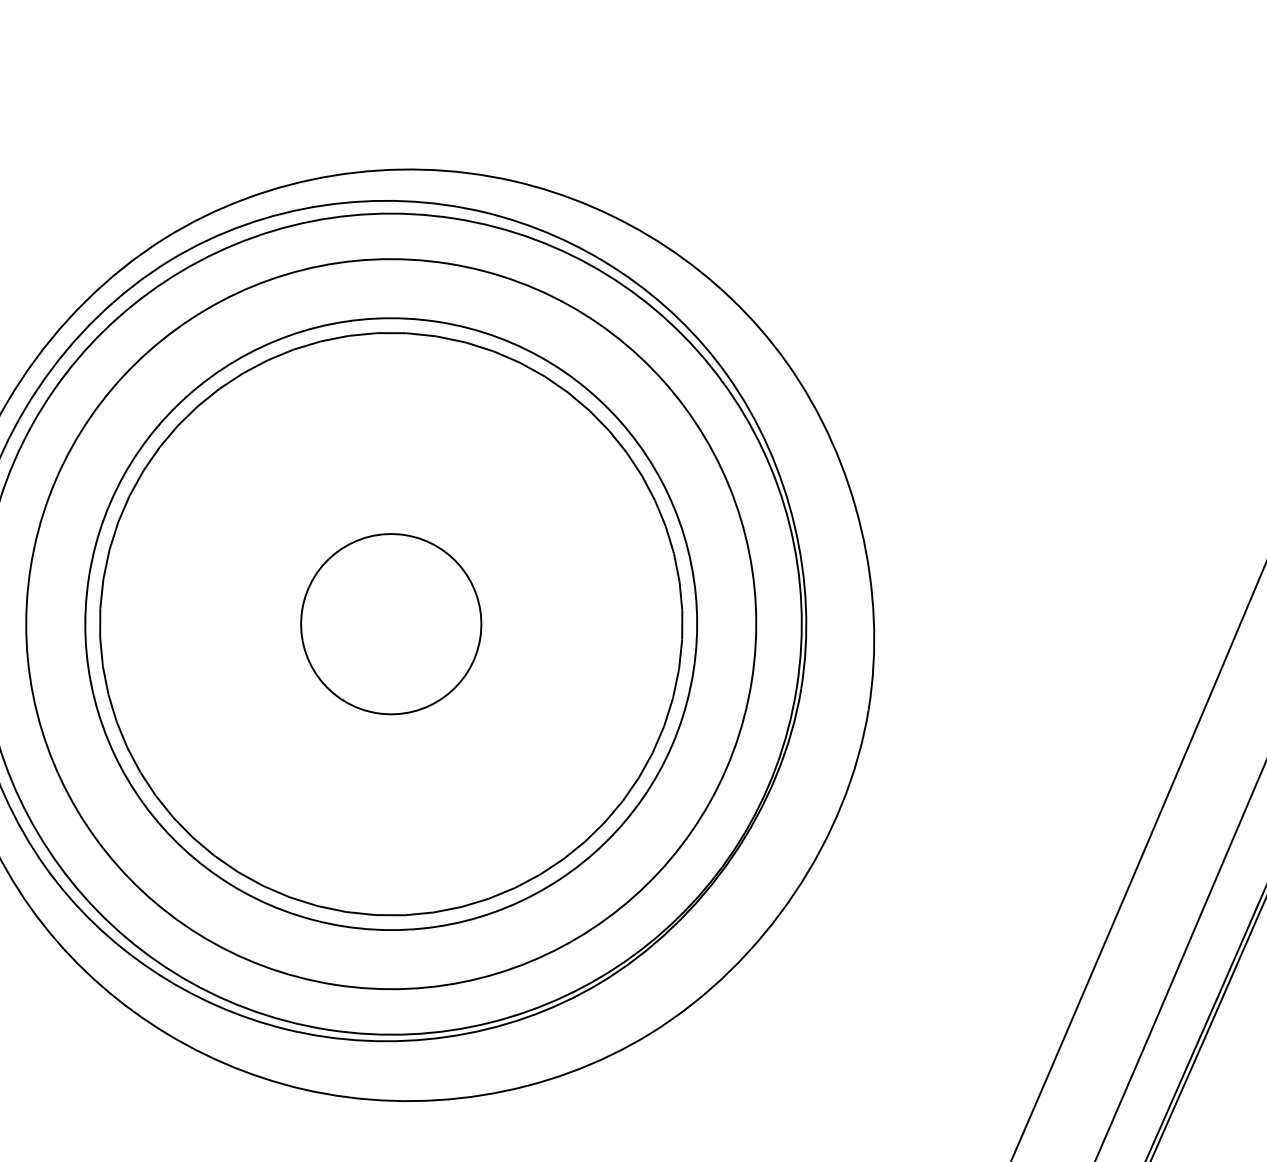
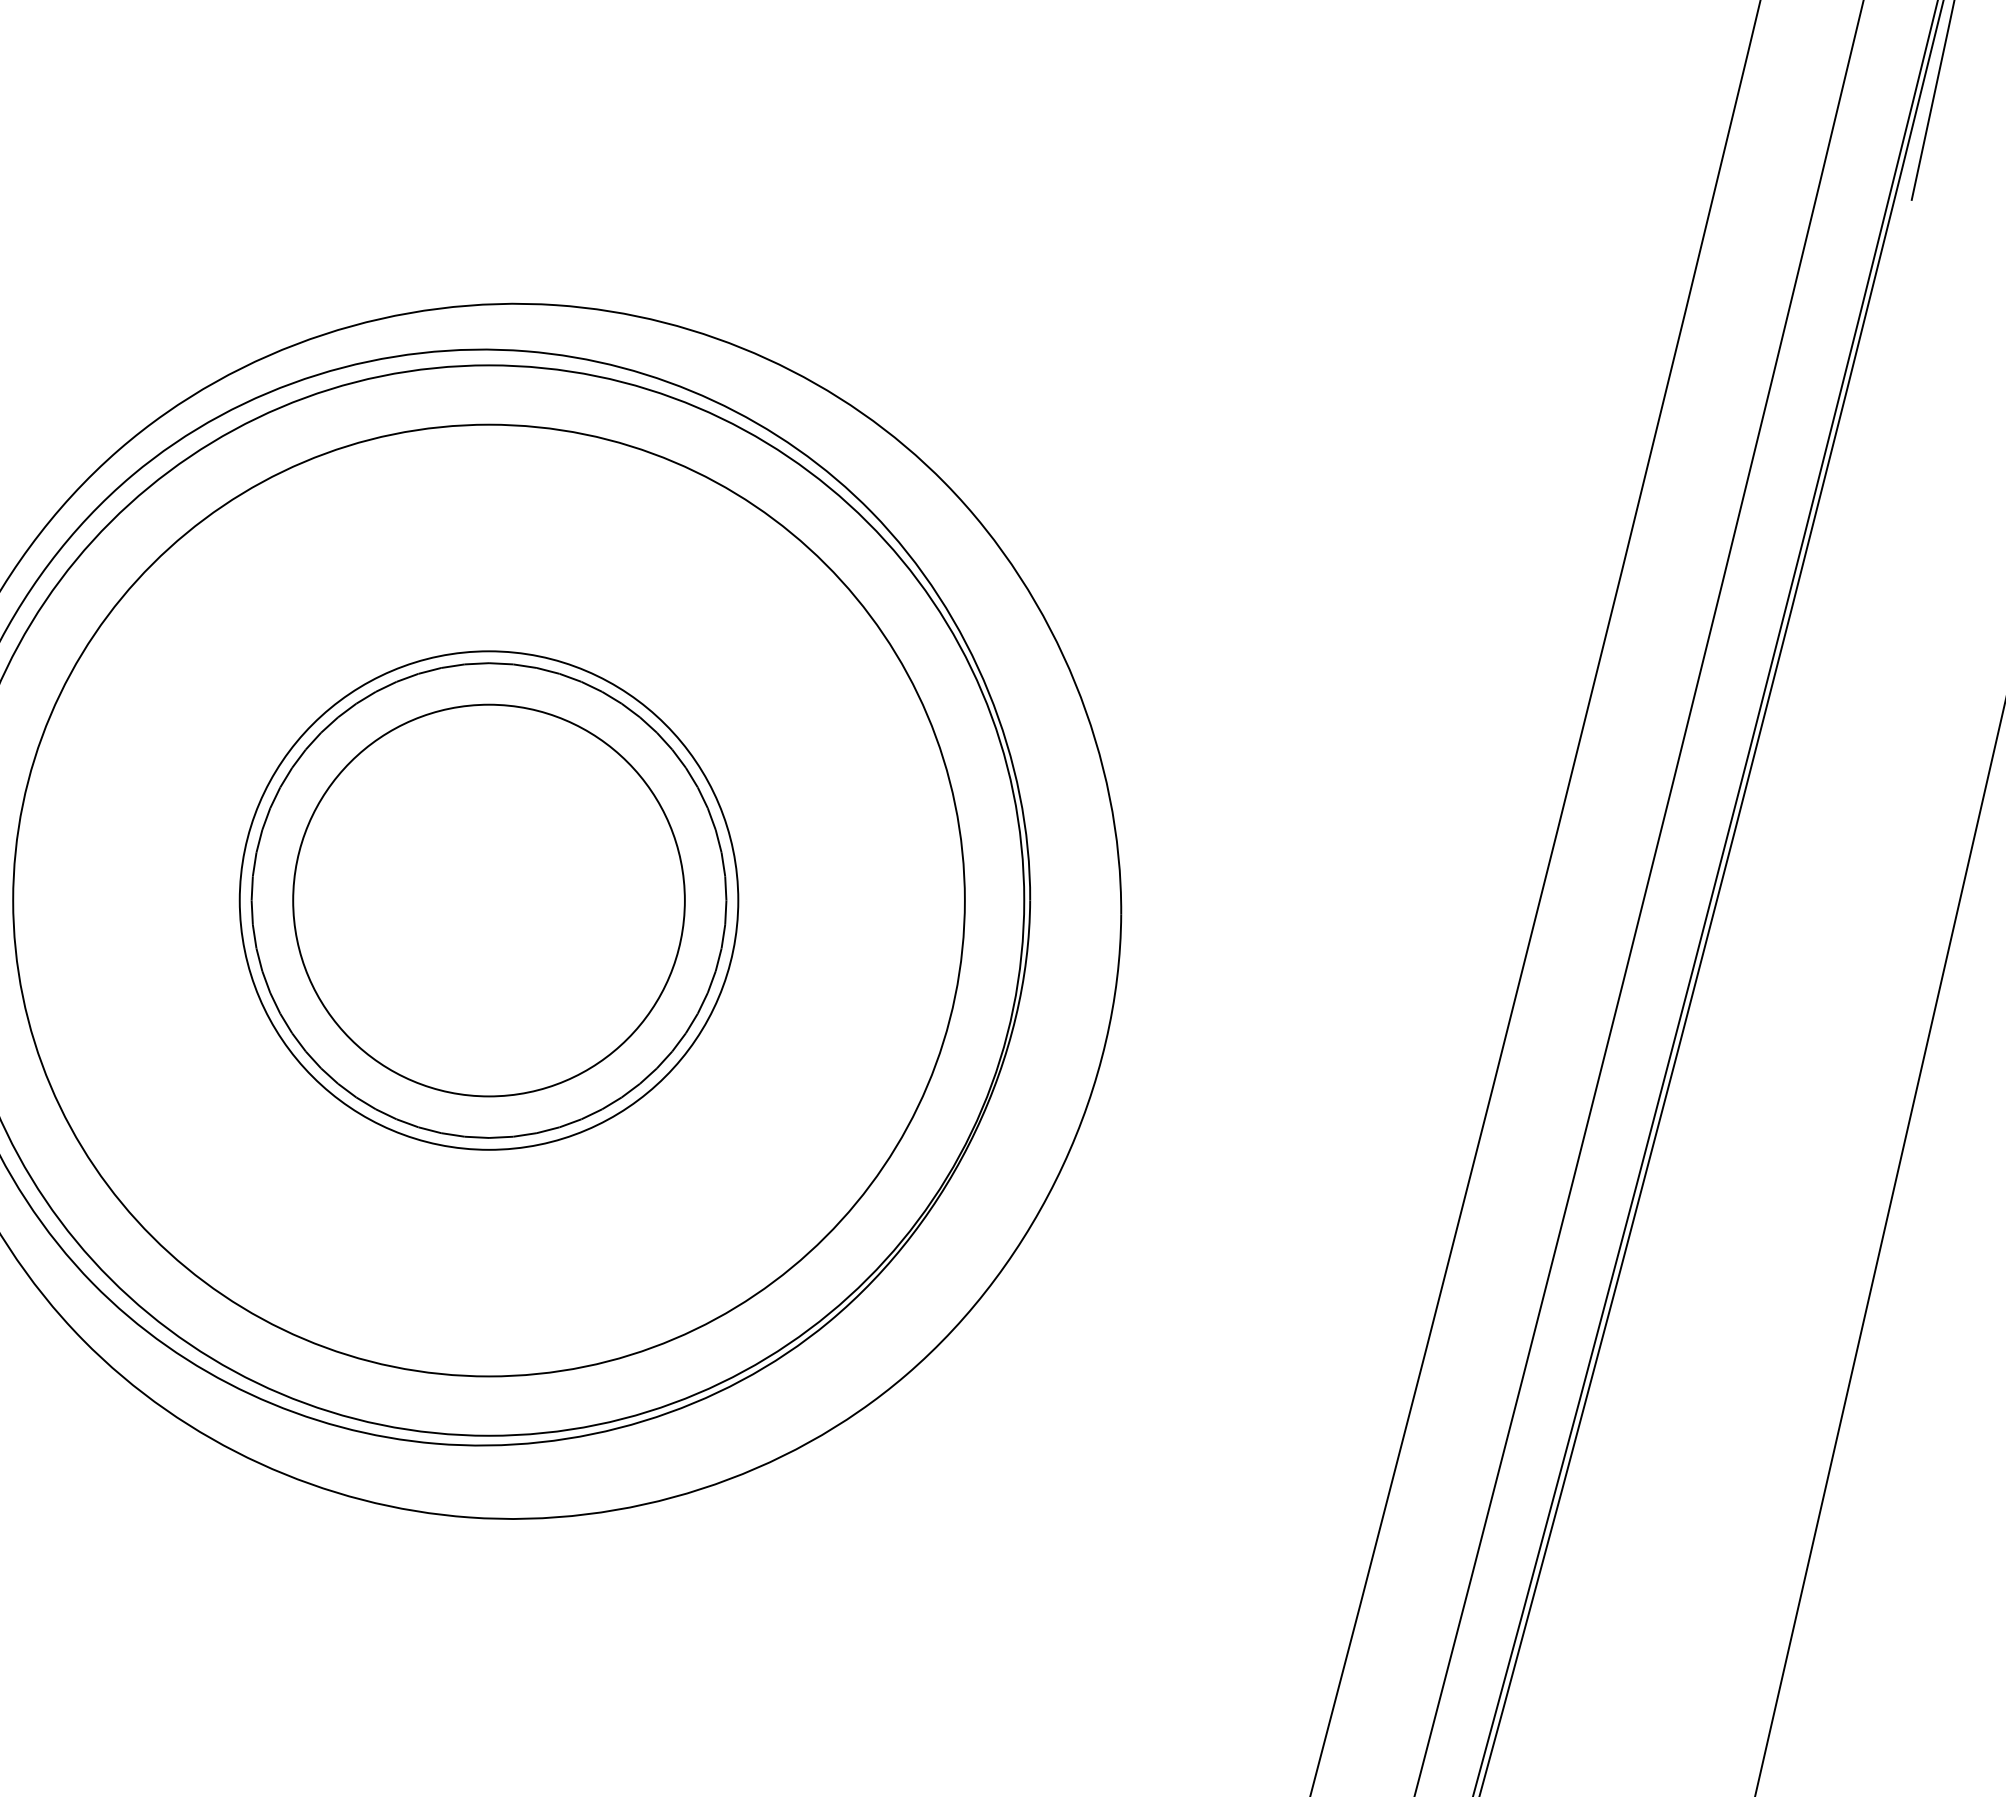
circle: (390, 624) -> (488, 900), size x0.62
circle: (390, 624) -> (488, 900), size x0.62
circle: (390, 624) -> (488, 900), size x1.67

